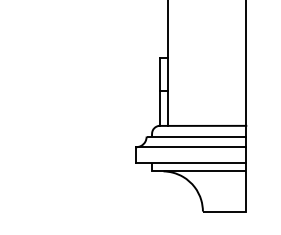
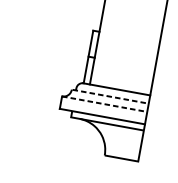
line: (197, 136) -> (111, 96), solid -> dashed
line: (191, 147) -> (104, 104), solid -> dashed

